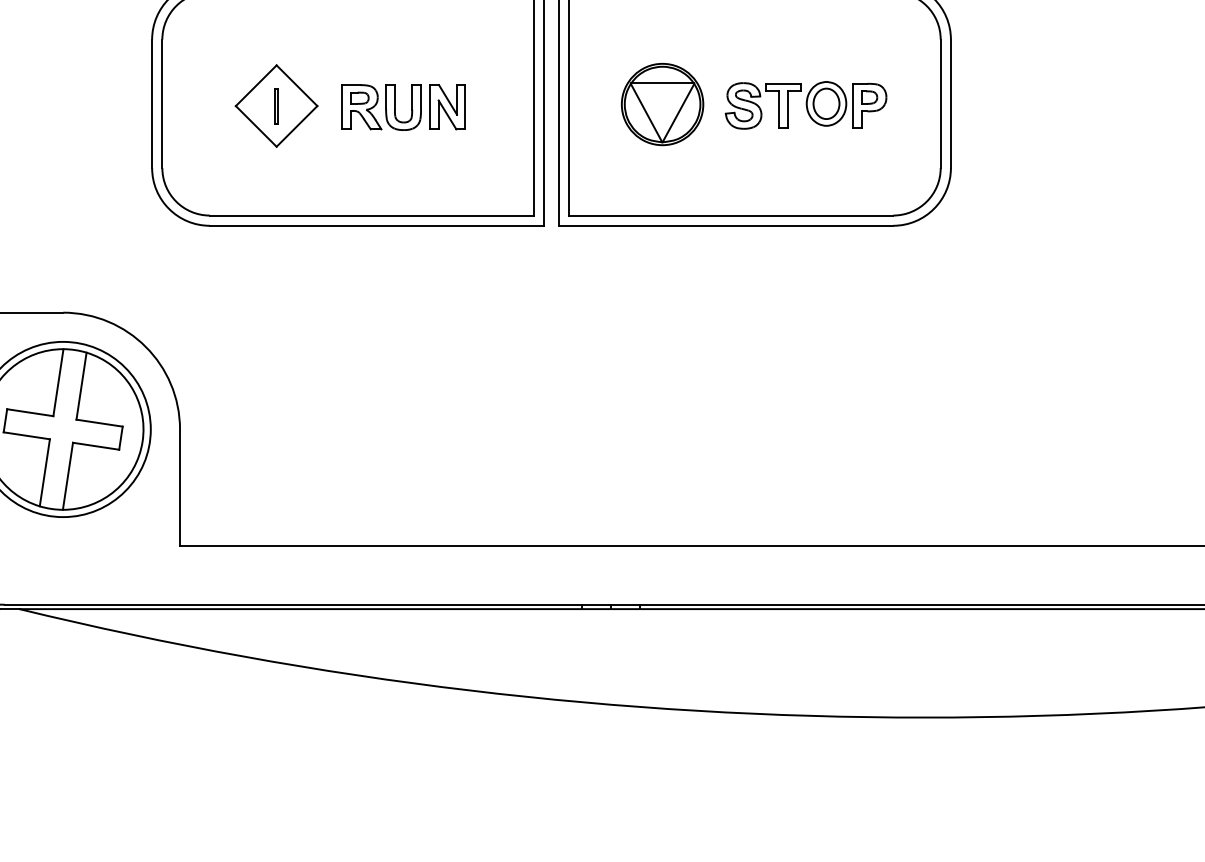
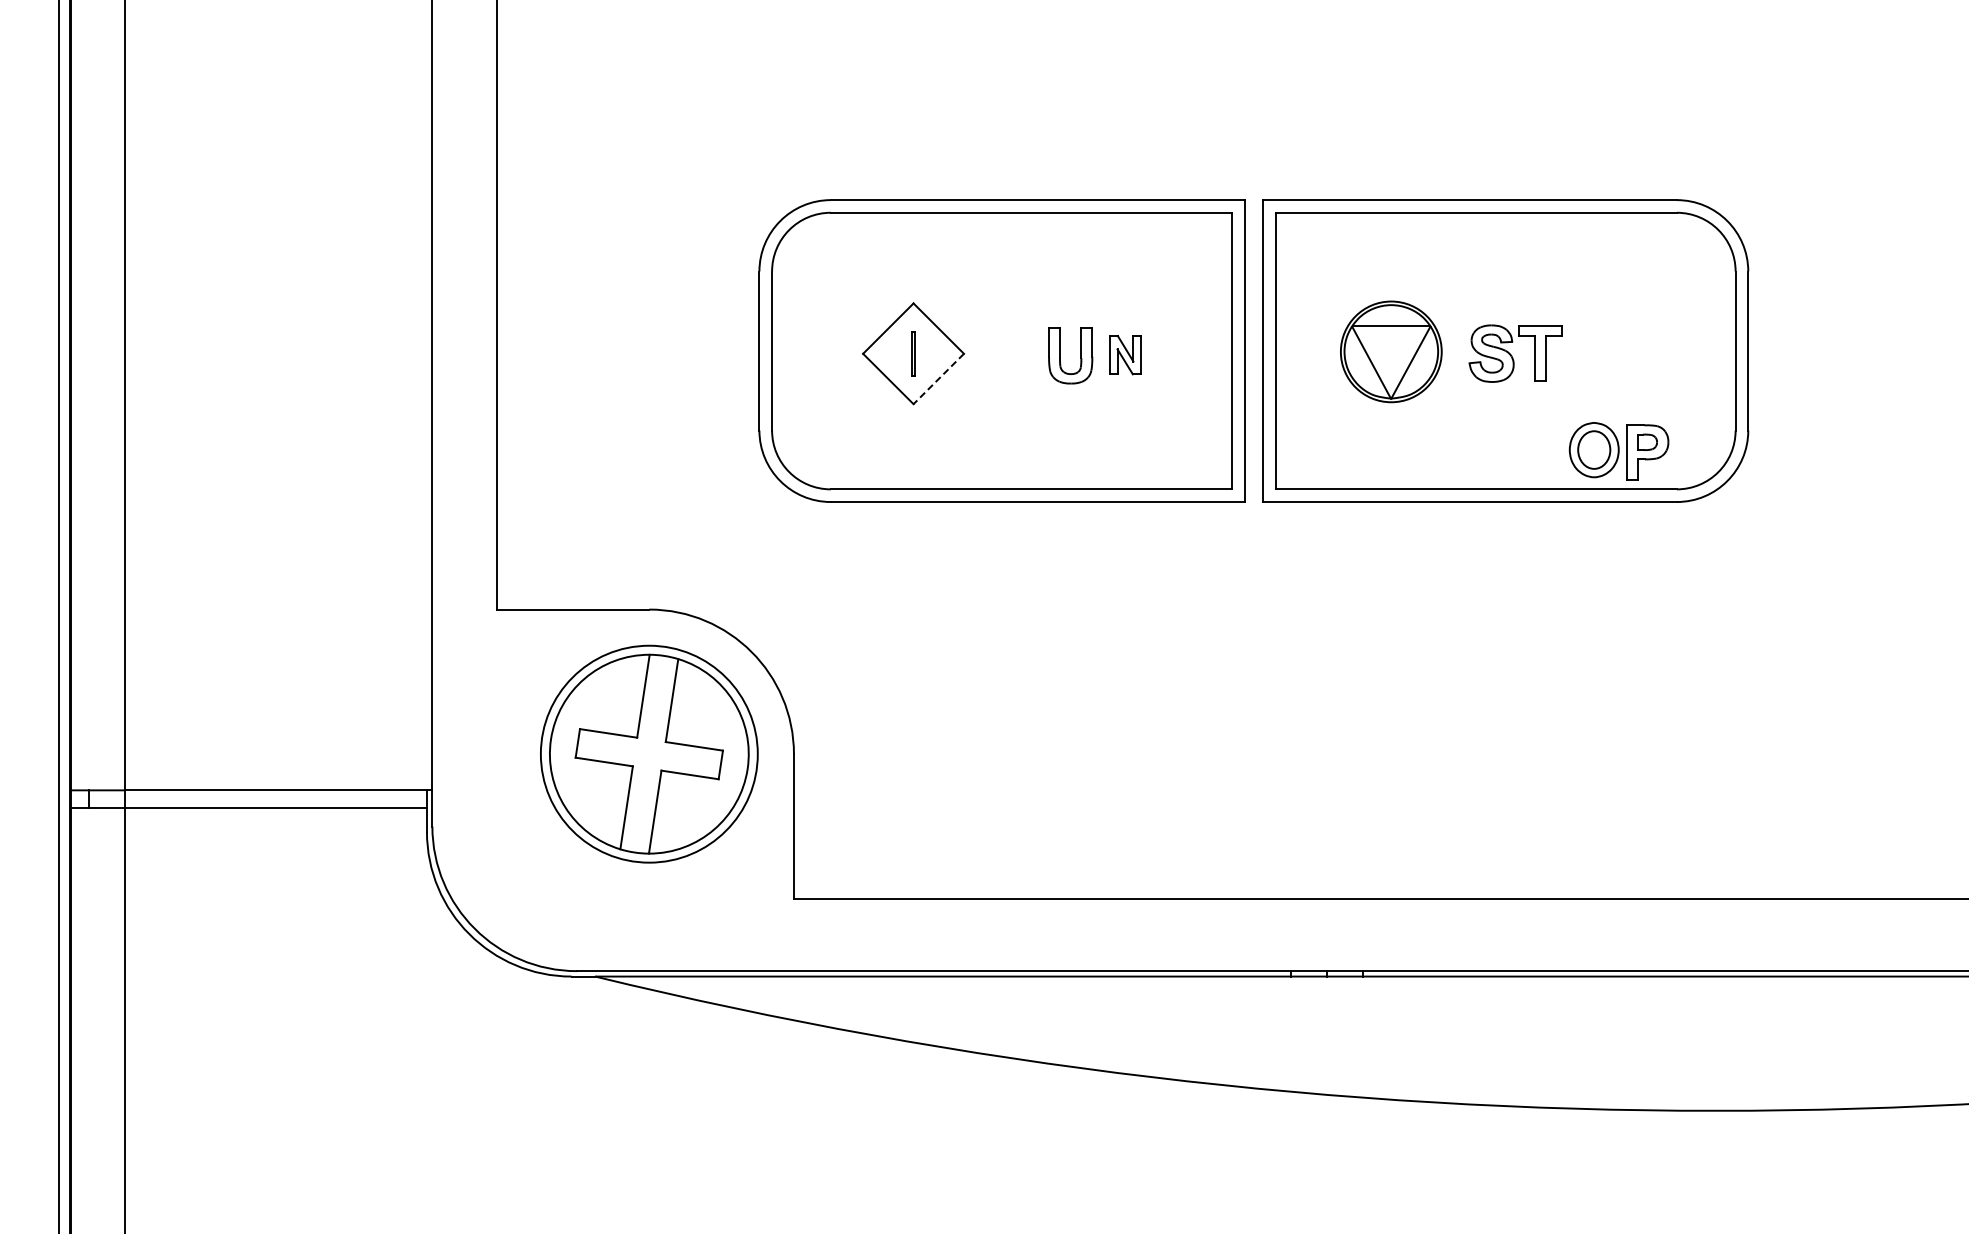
part: (846, 105) -> (1618, 451), moved
part: (447, 106) -> (1125, 354), size x0.7
part: (361, 107) -> (1018, 355), removed
line: (296, 126) -> (938, 379), solid -> dashed

